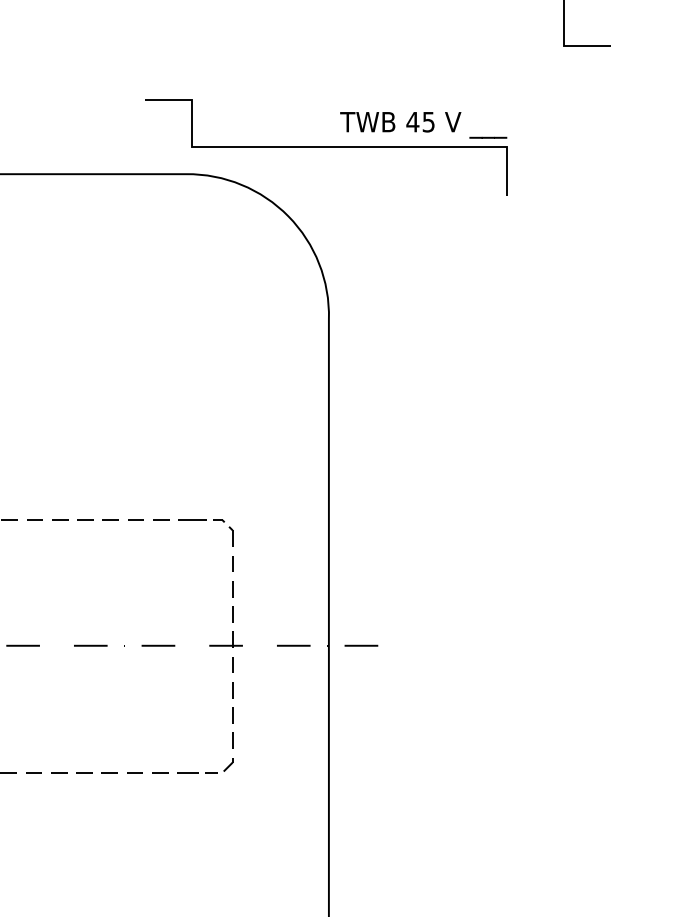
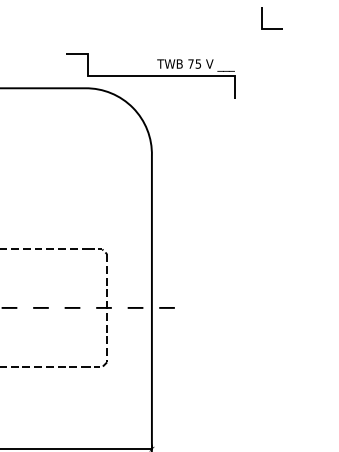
text: (411, 120) -> (190, 63), 45 -> 75

